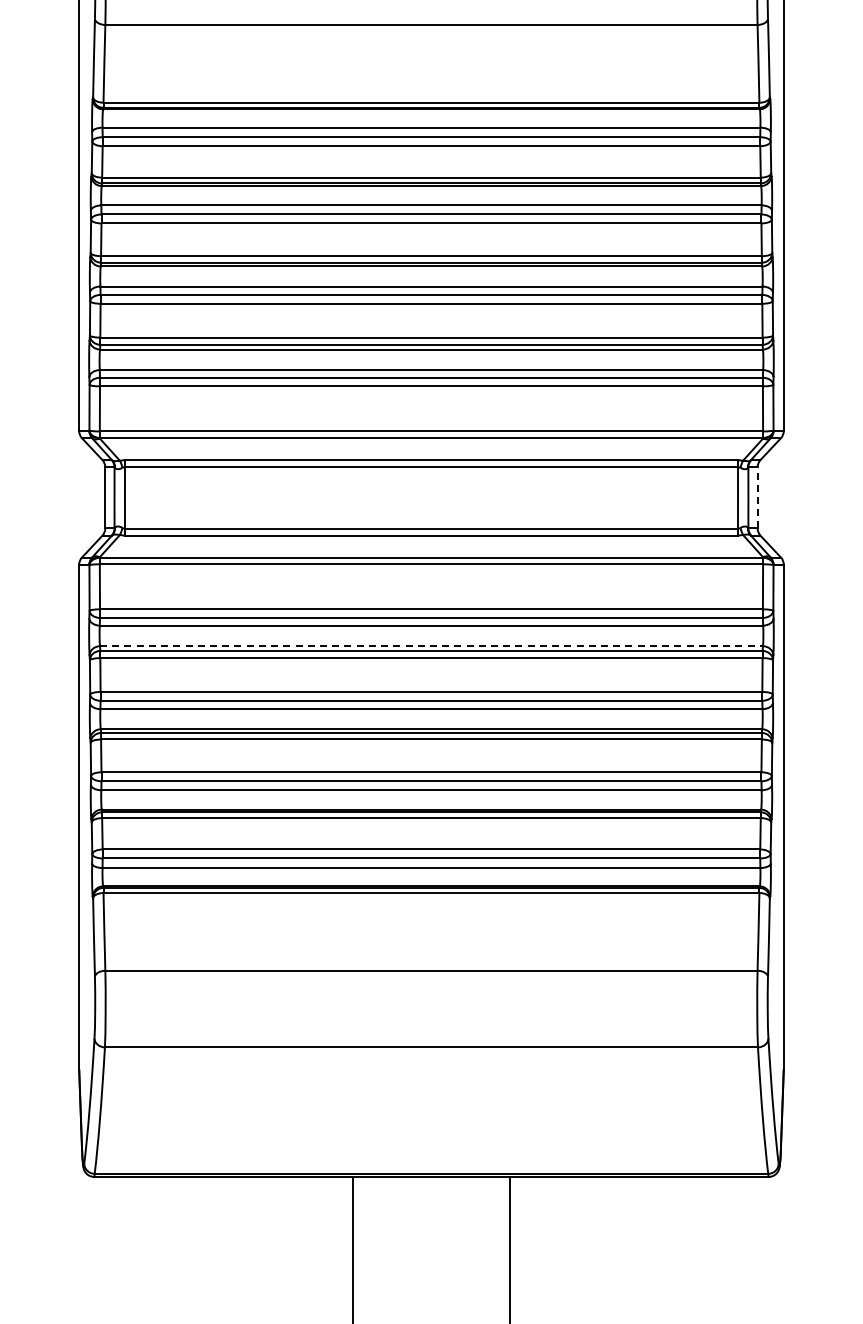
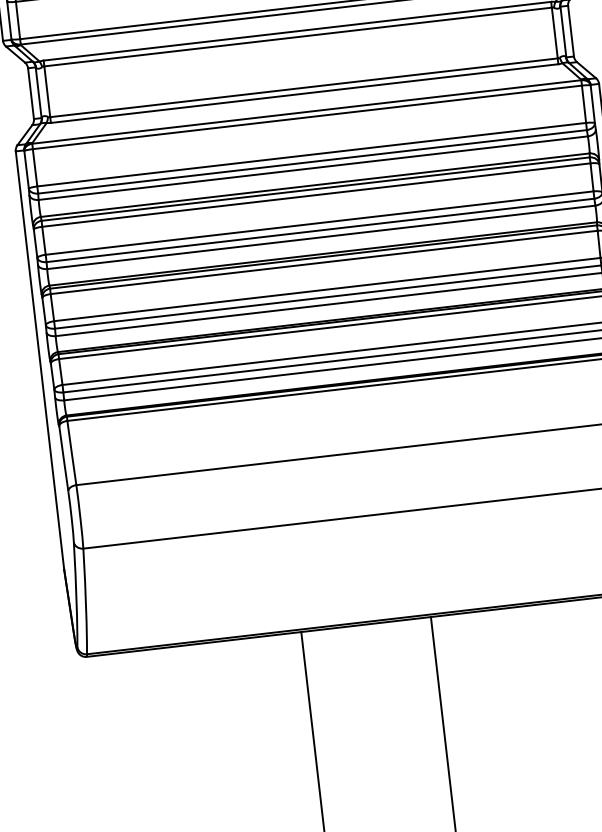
line: (757, 497) -> (570, 30), dashed -> solid
line: (431, 646) -> (315, 185), dashed -> solid

